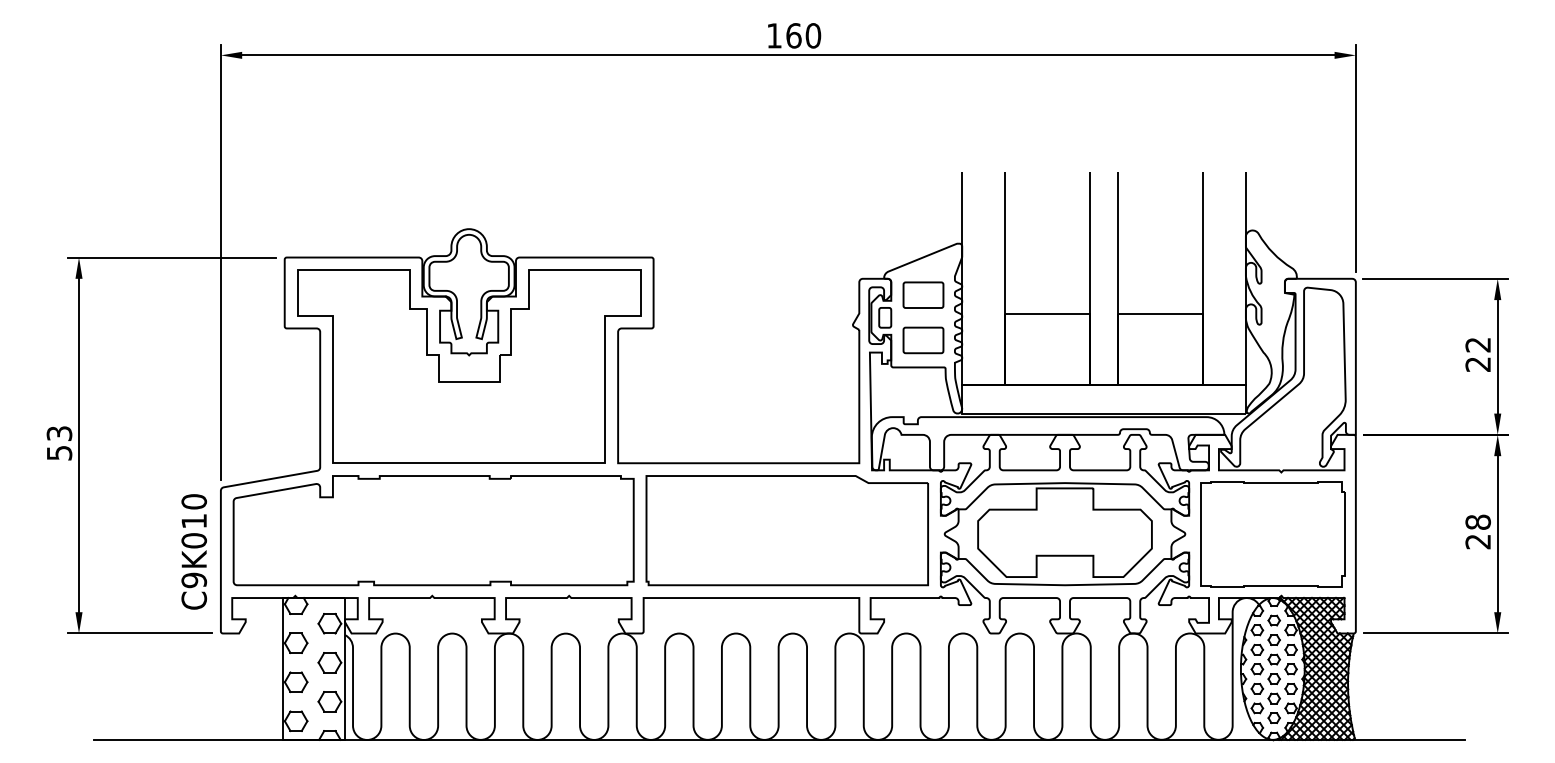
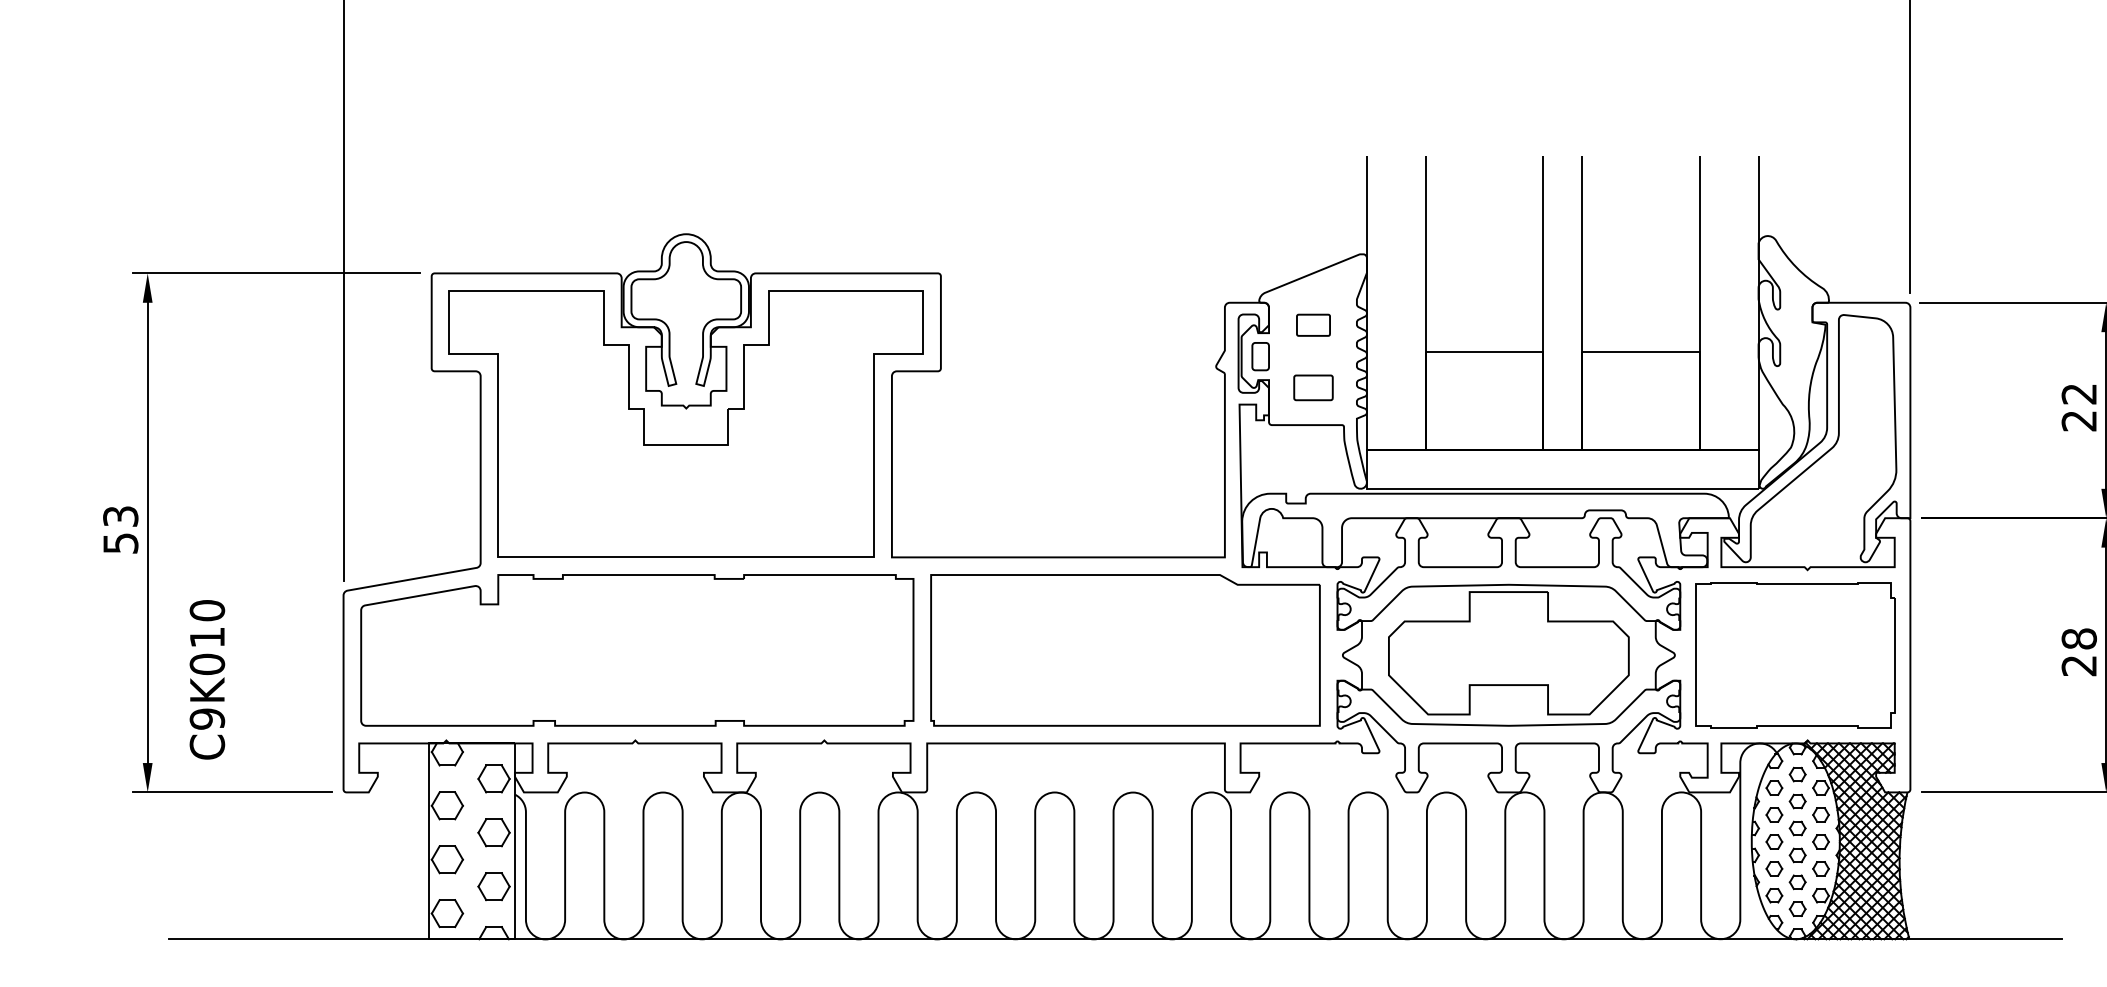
part: (923, 294) -> (1313, 324), size x0.6
part: (923, 340) -> (1313, 387), size x0.7
text: (194, 551) -> (207, 679), moved

